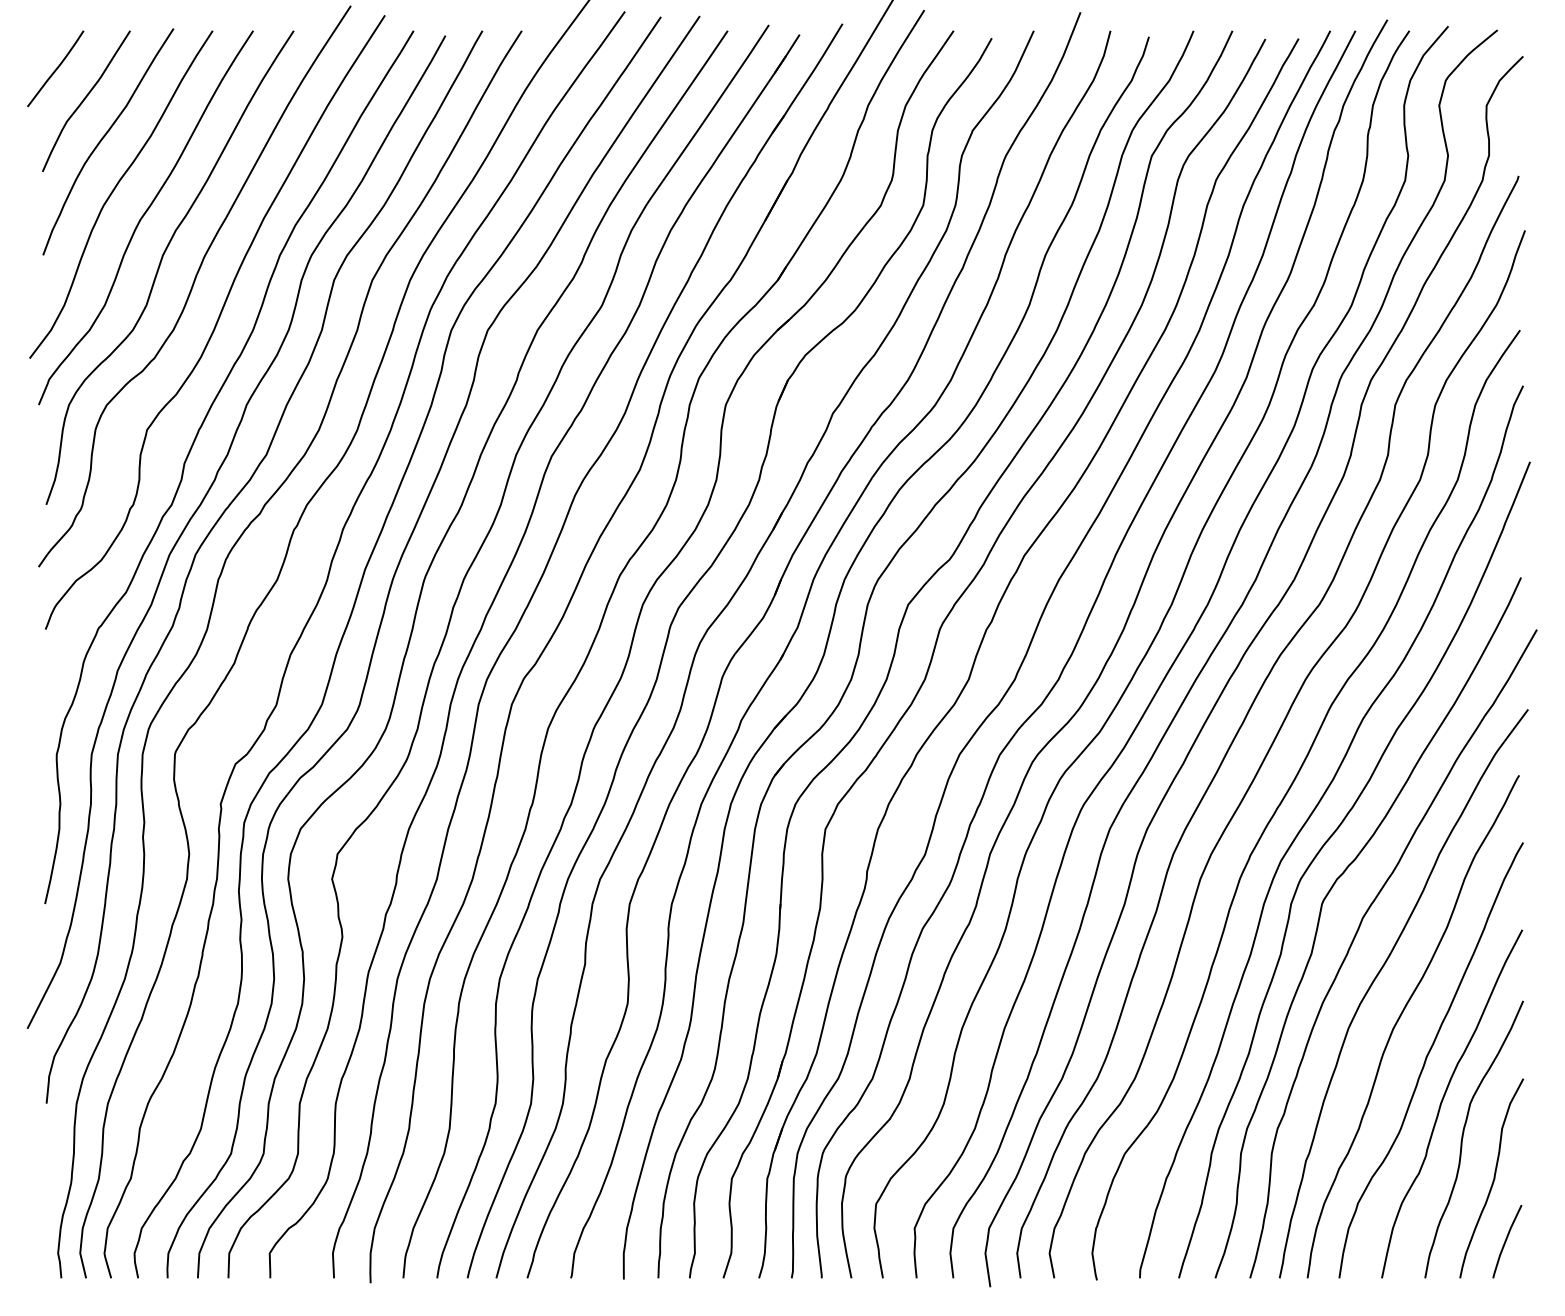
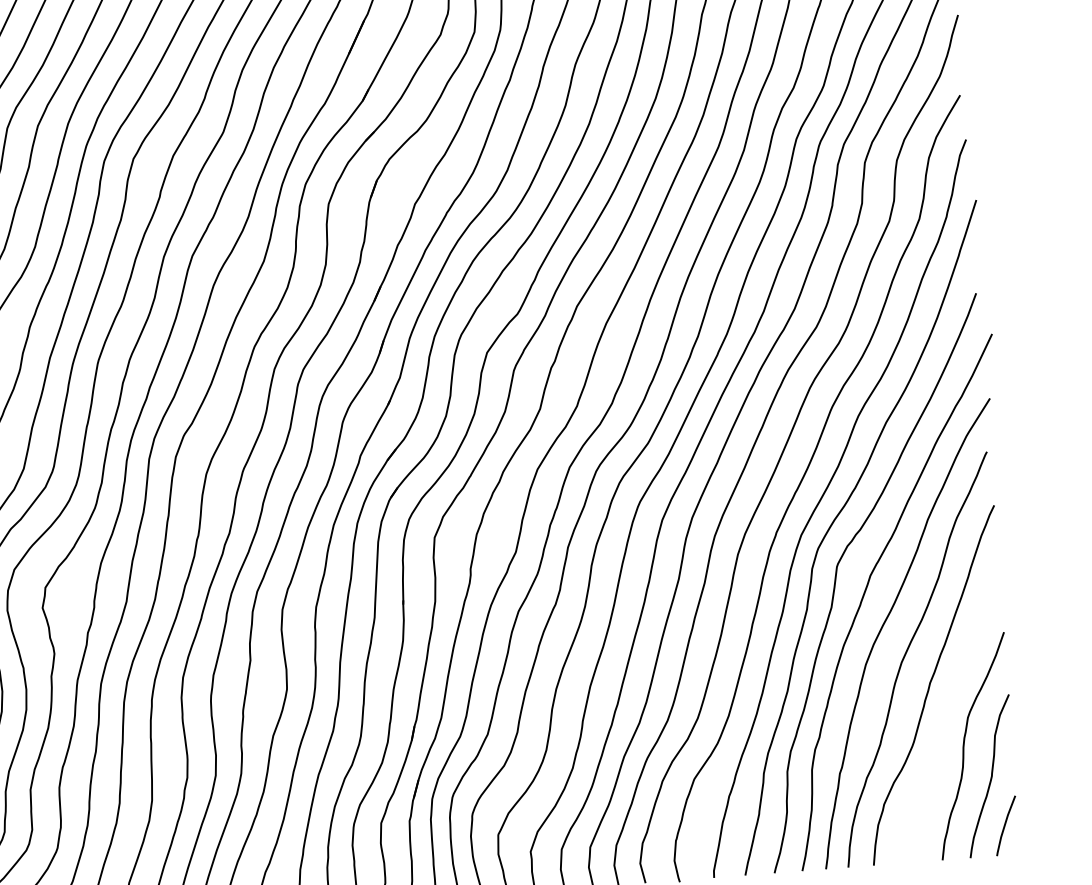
curve: (1443, 1100) -> (946, 716), removed

